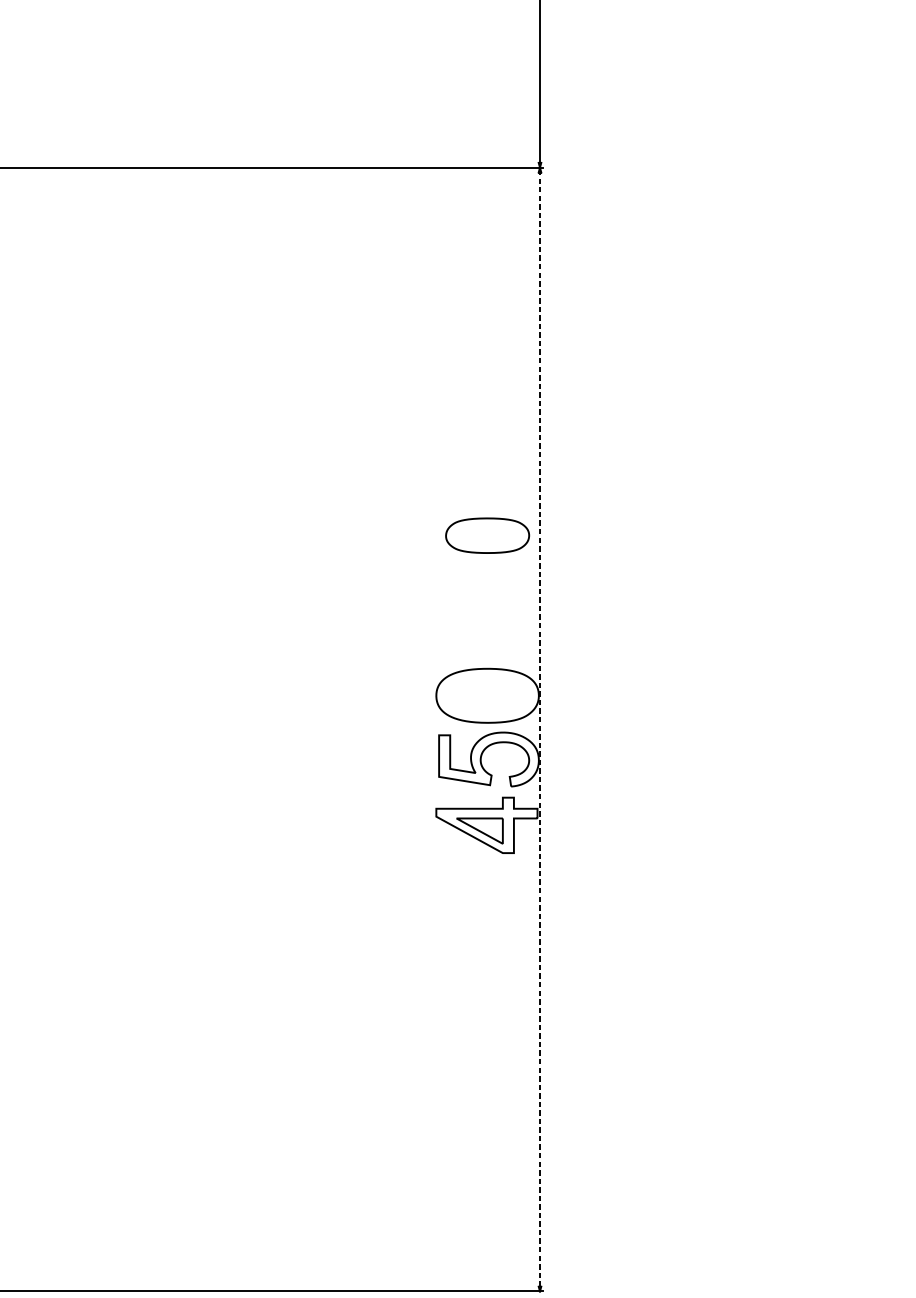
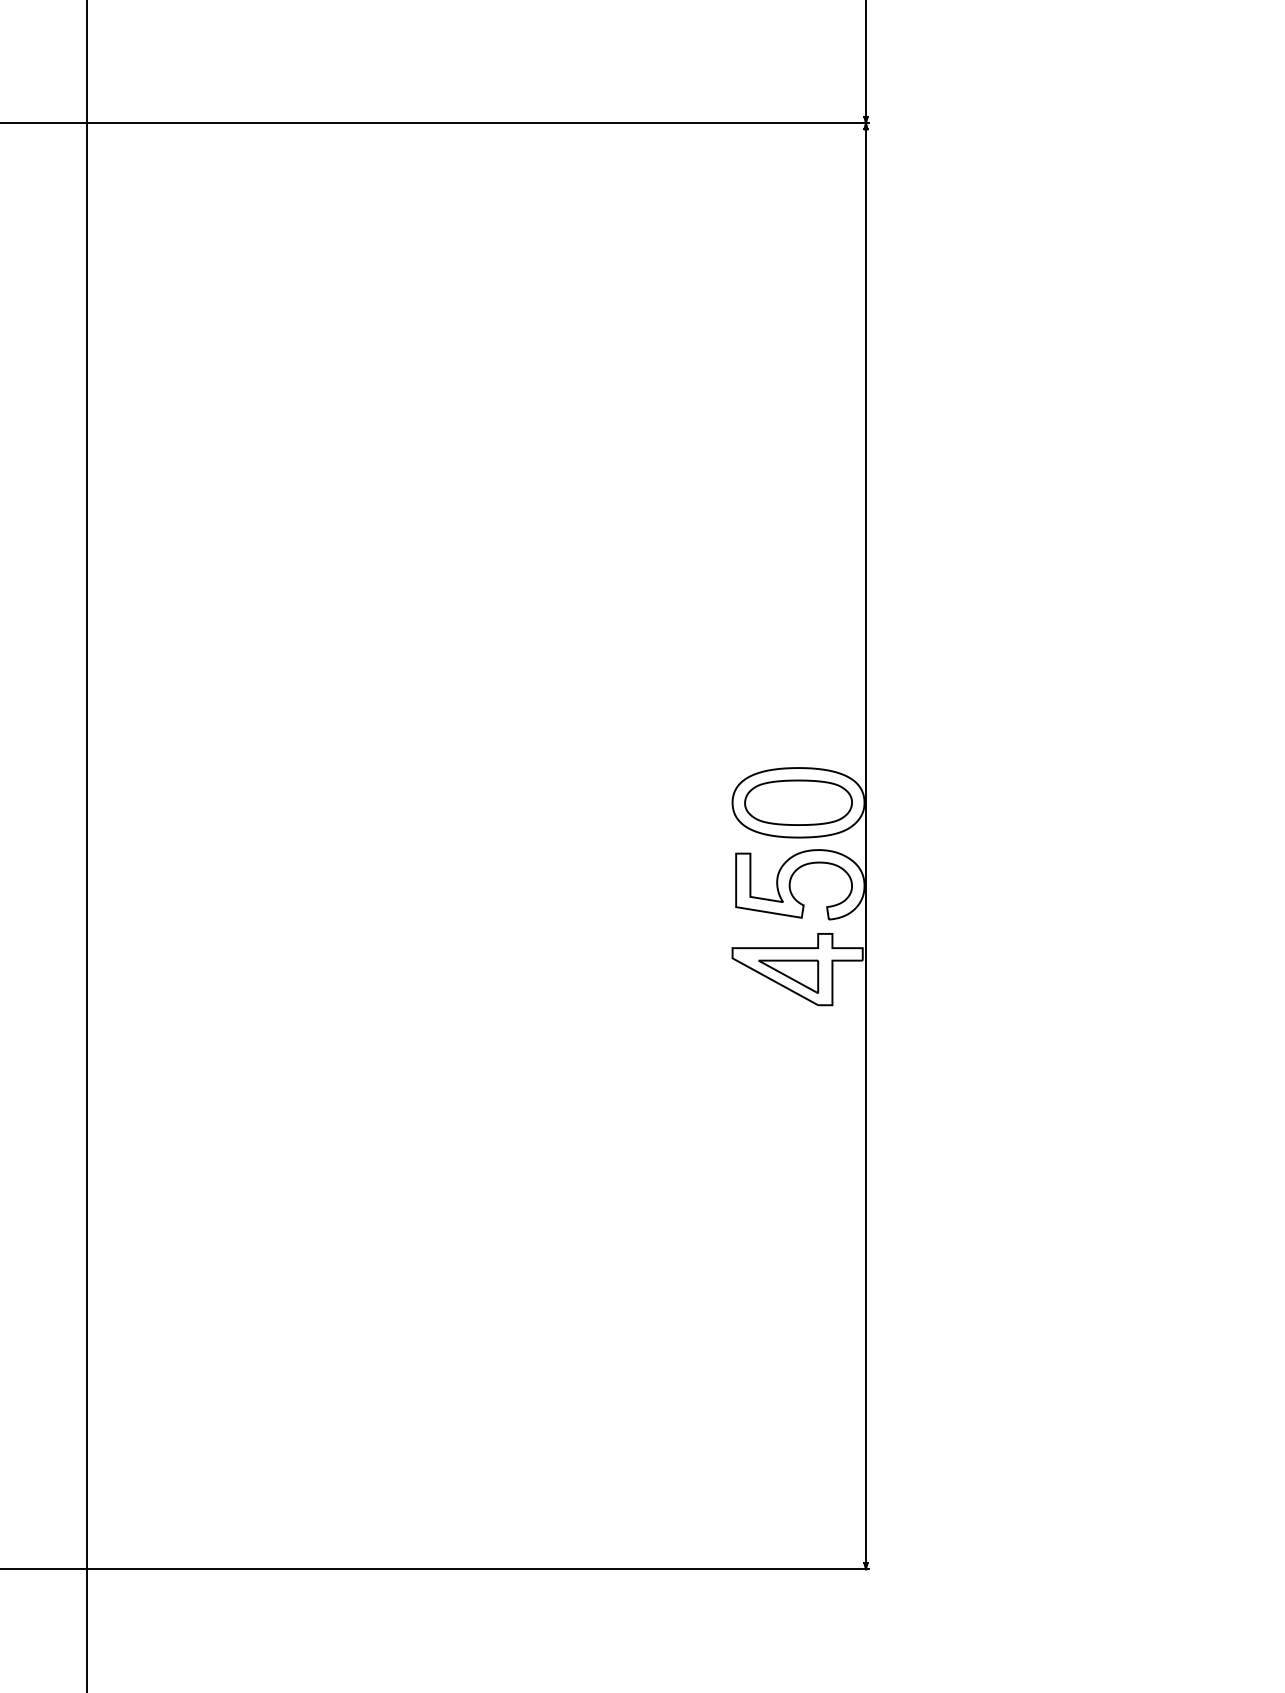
part: (487, 535) -> (798, 802), moved
line: (539, 729) -> (865, 846), dashed -> solid

